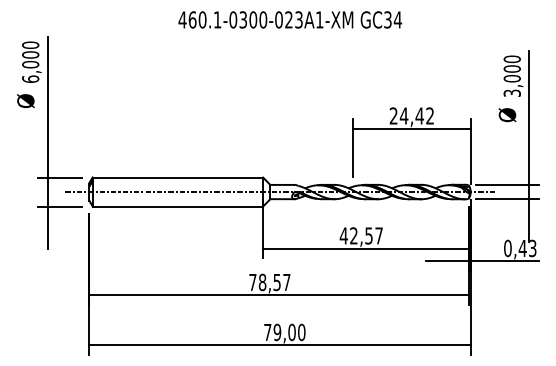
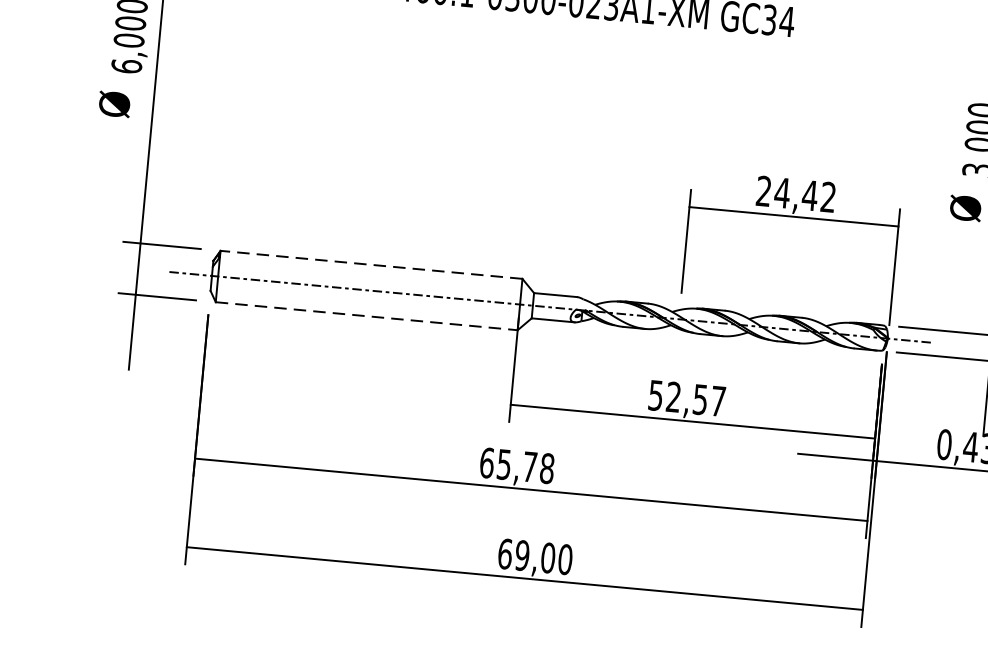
line: (177, 177) -> (370, 264), solid -> dashed
line: (178, 206) -> (367, 316), solid -> dashed
text: (343, 235) -> (655, 394), 42,57 -> 52,57
text: (269, 282) -> (516, 465), 78,57 -> 65,78
text: (267, 332) -> (504, 554), 79,00 -> 69,00

